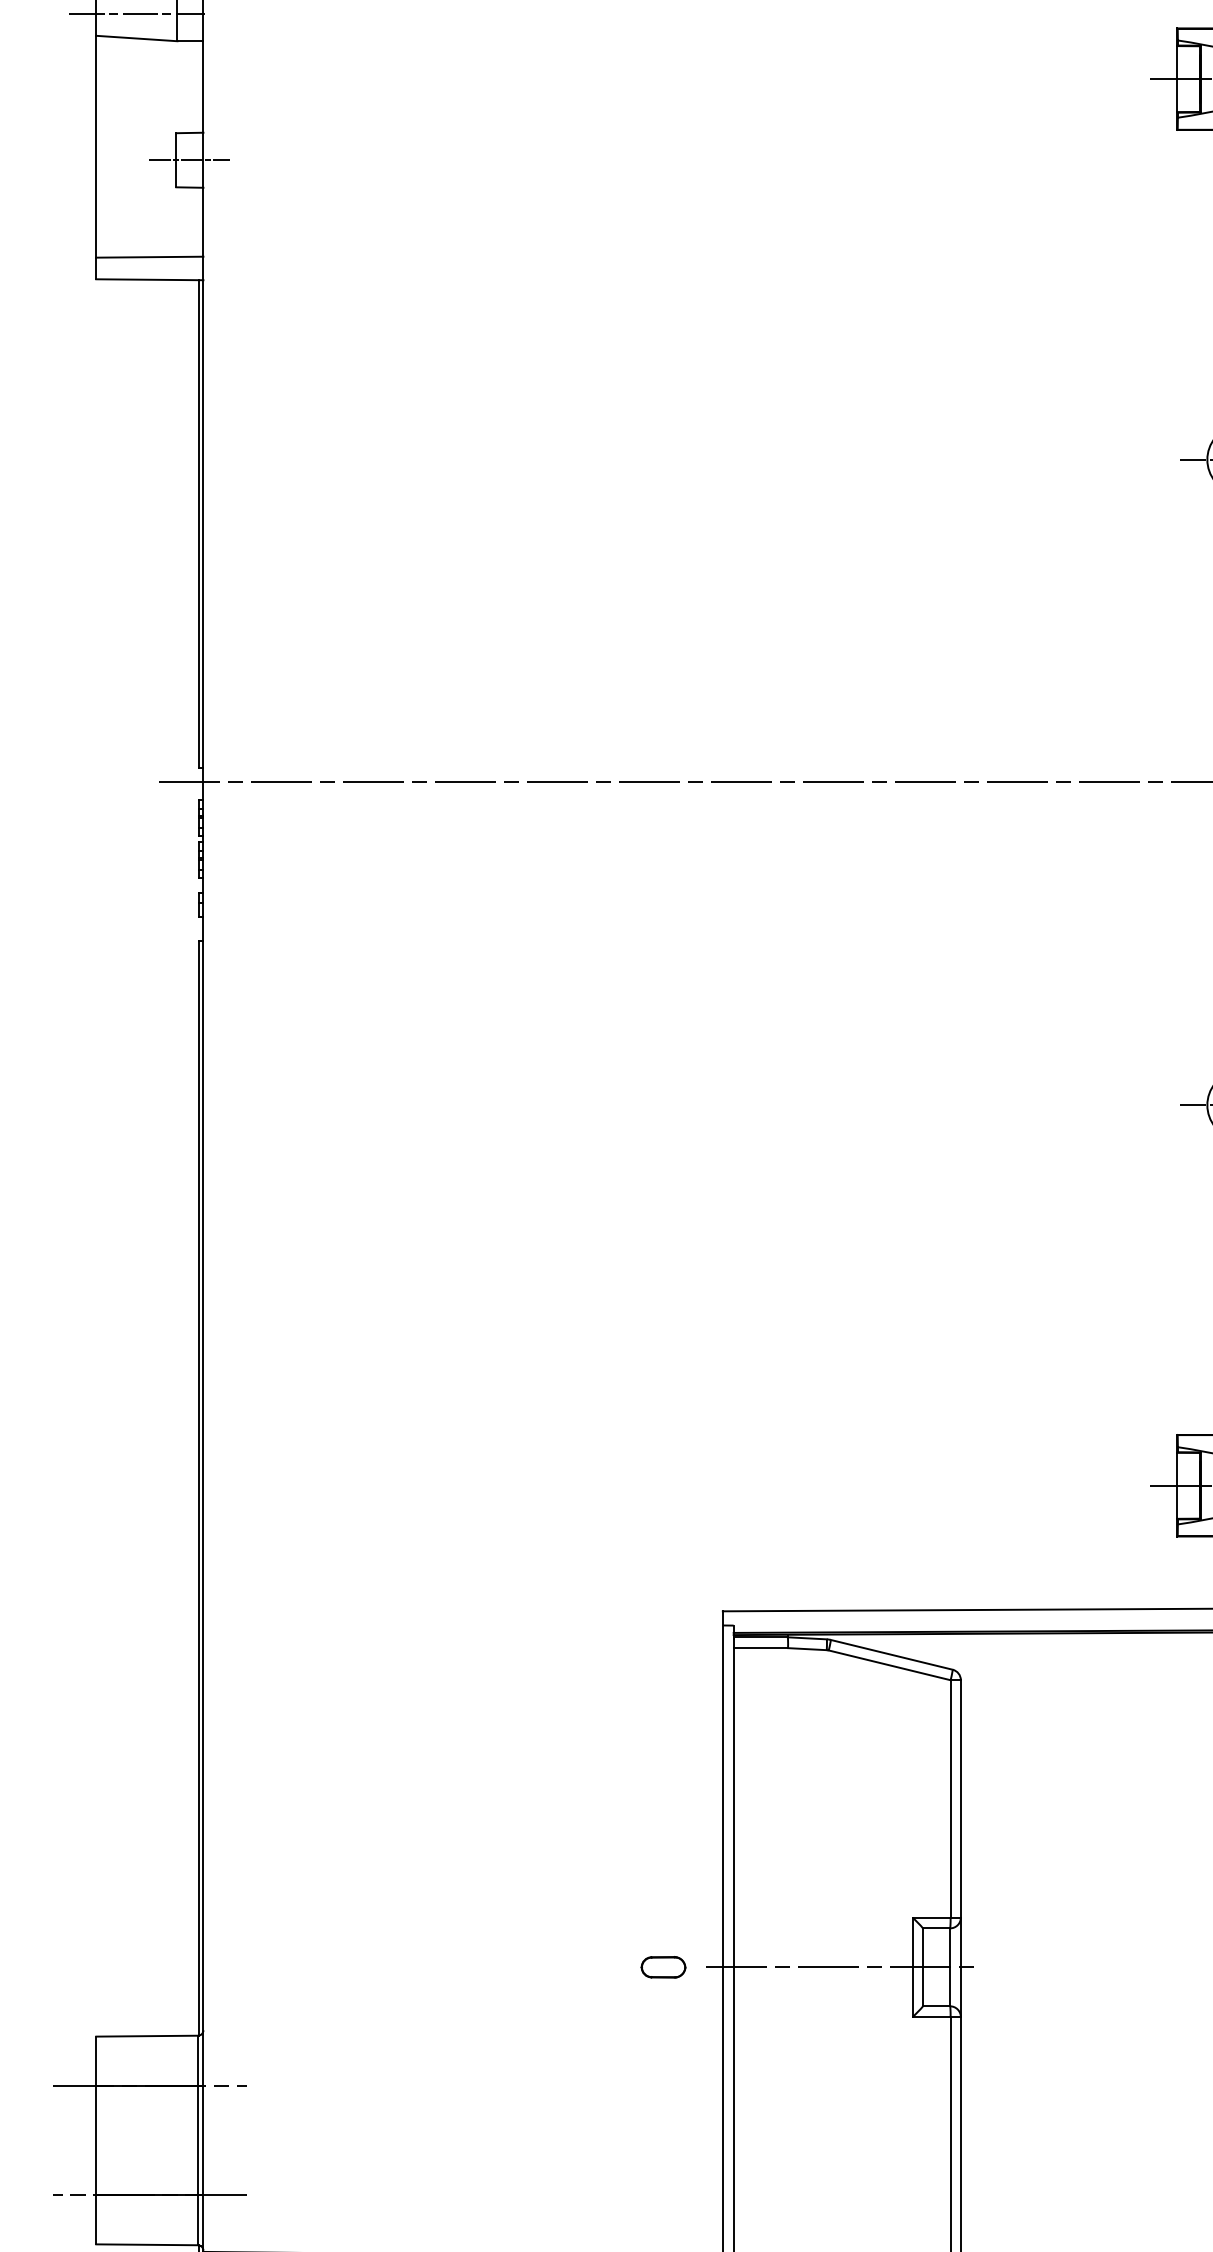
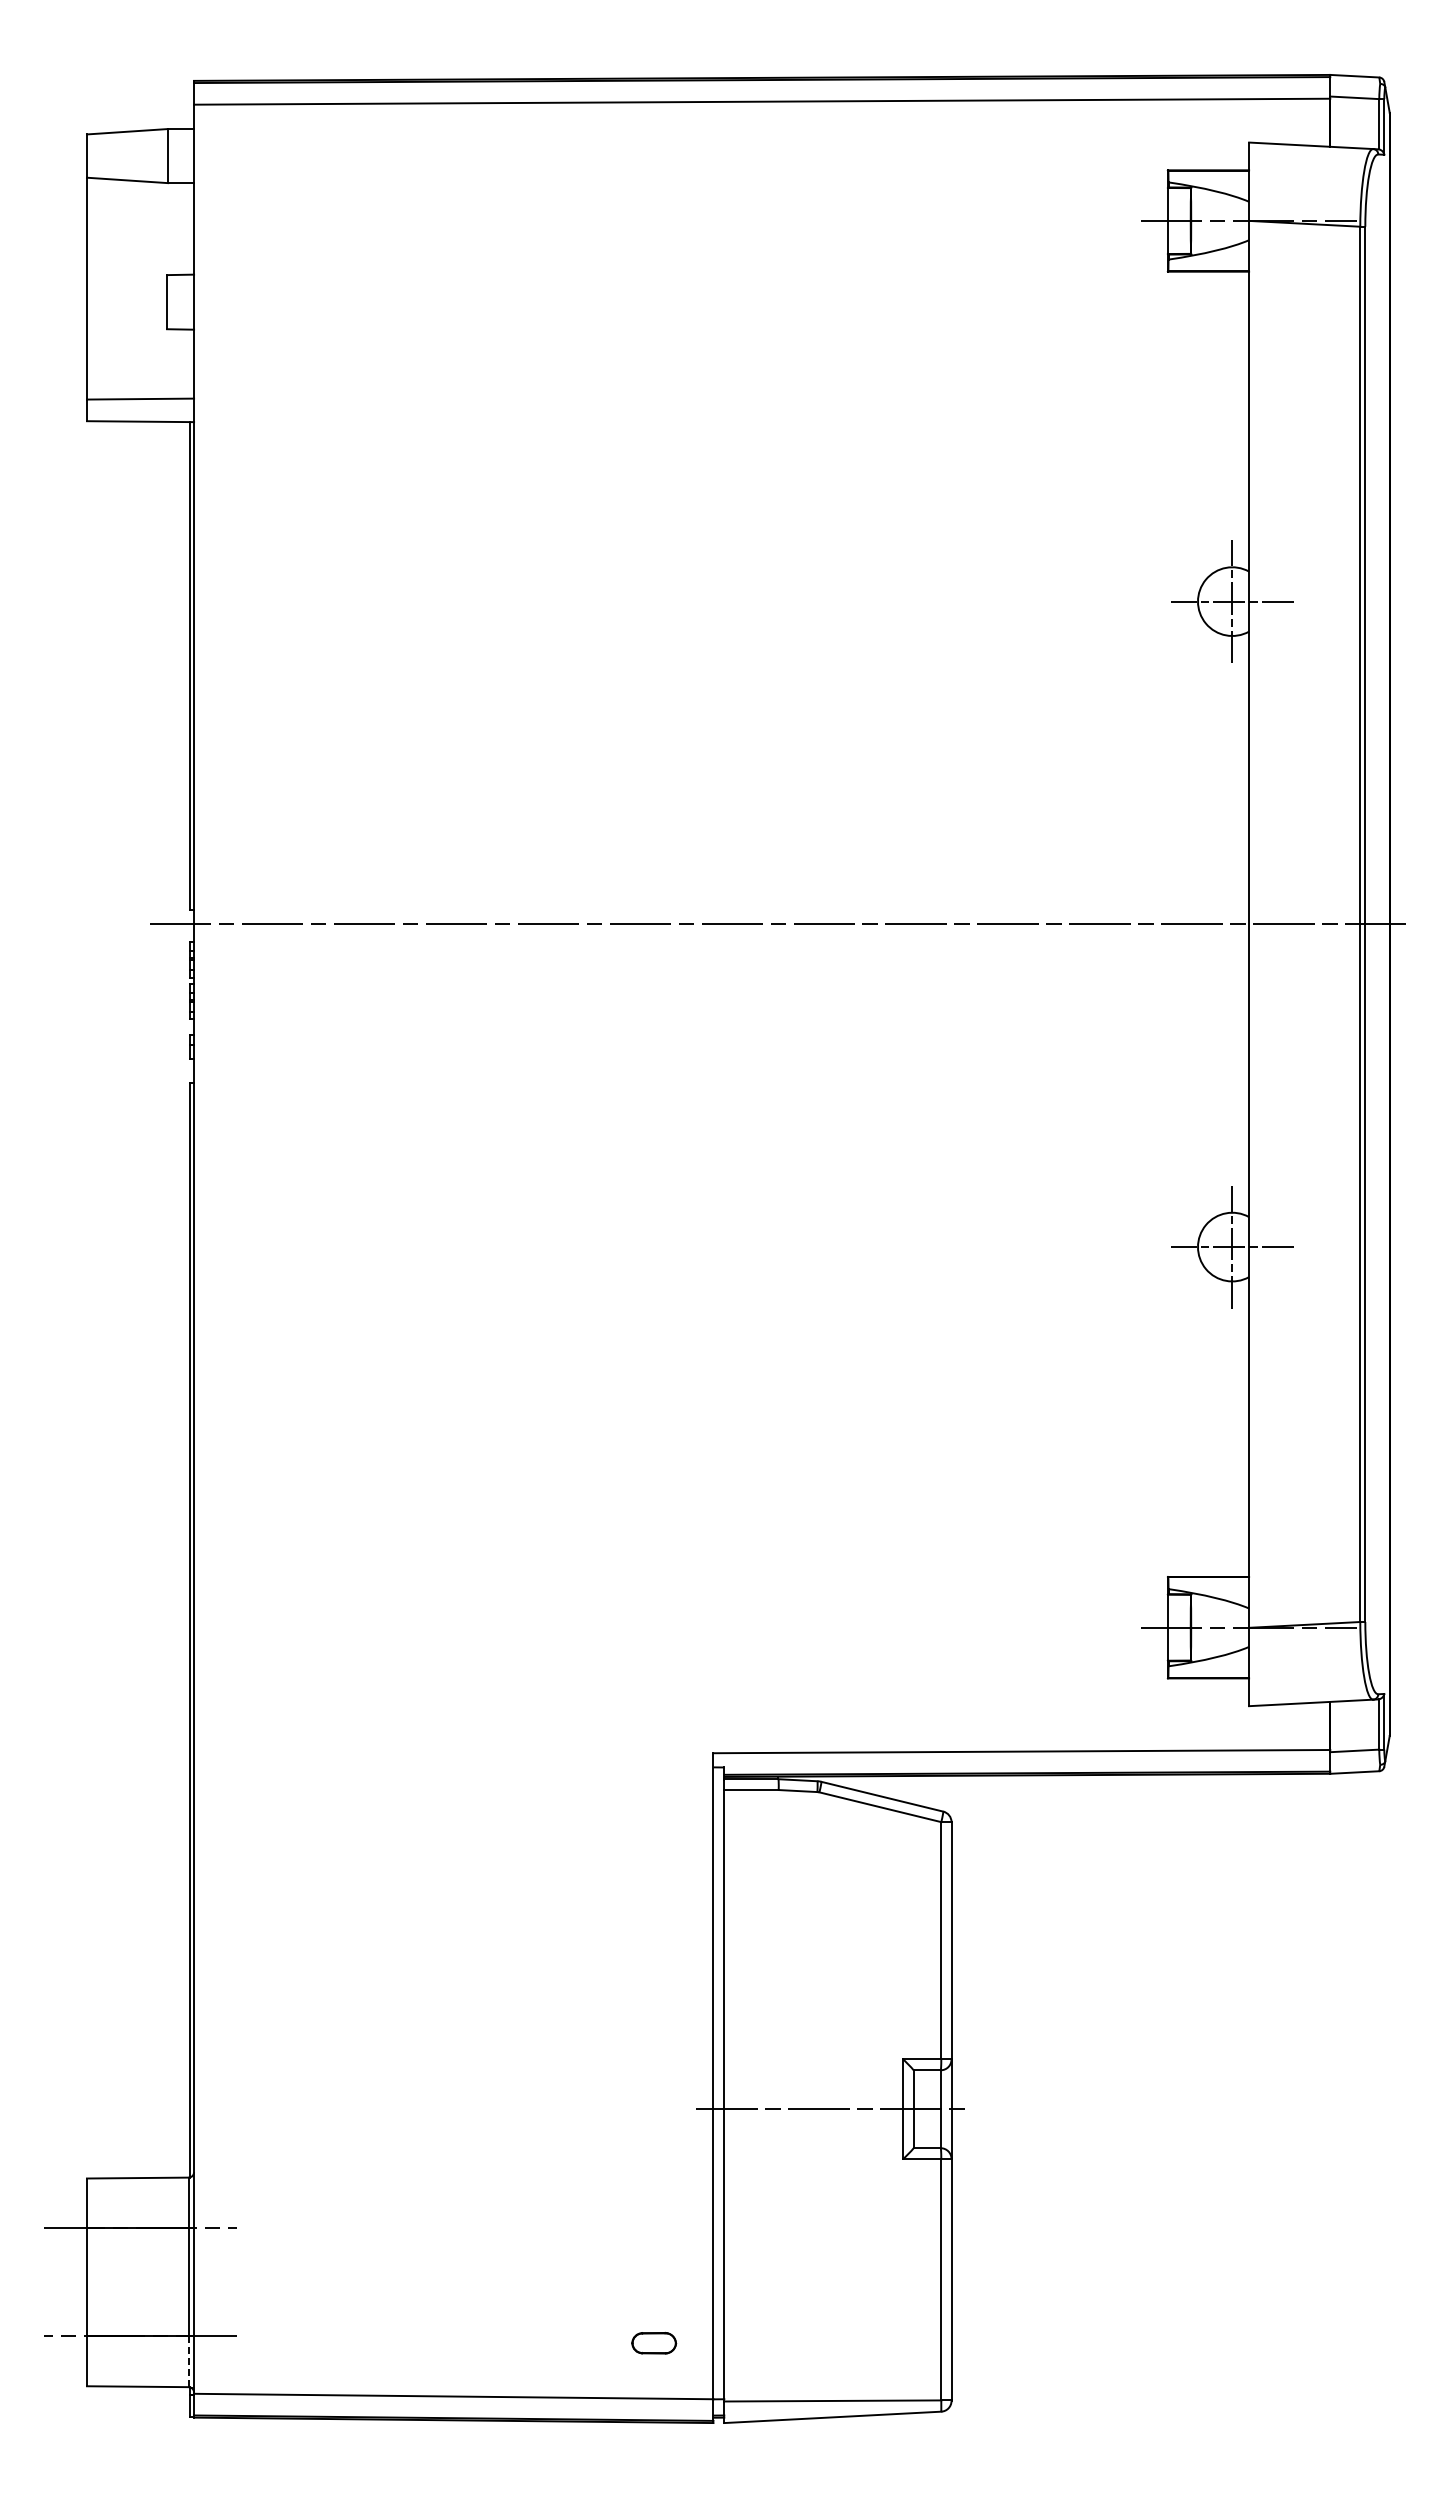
line: (136, 14) -> (127, 156), removed
line: (189, 160) -> (180, 302), removed
part: (663, 1966) -> (654, 2342), moved
line: (197, 2219) -> (188, 2361), solid -> dashed

